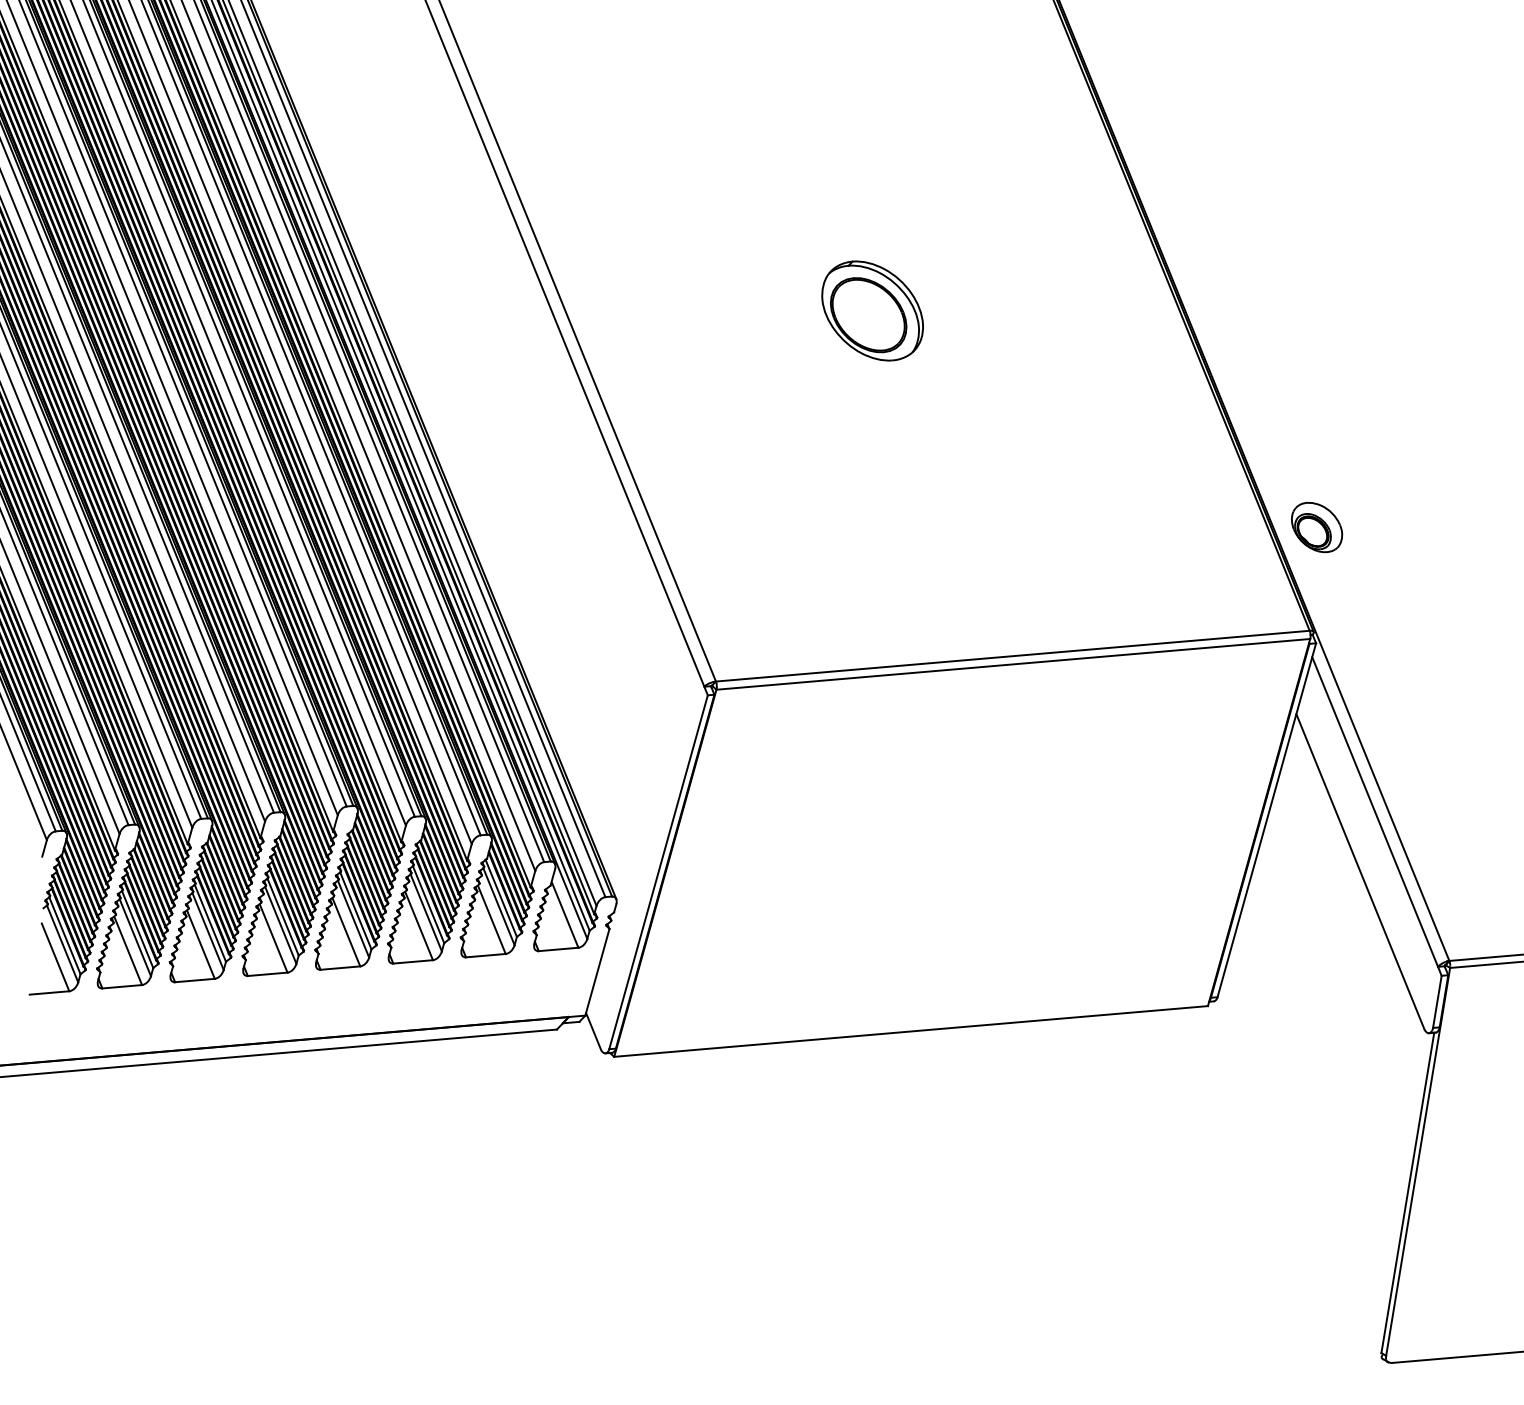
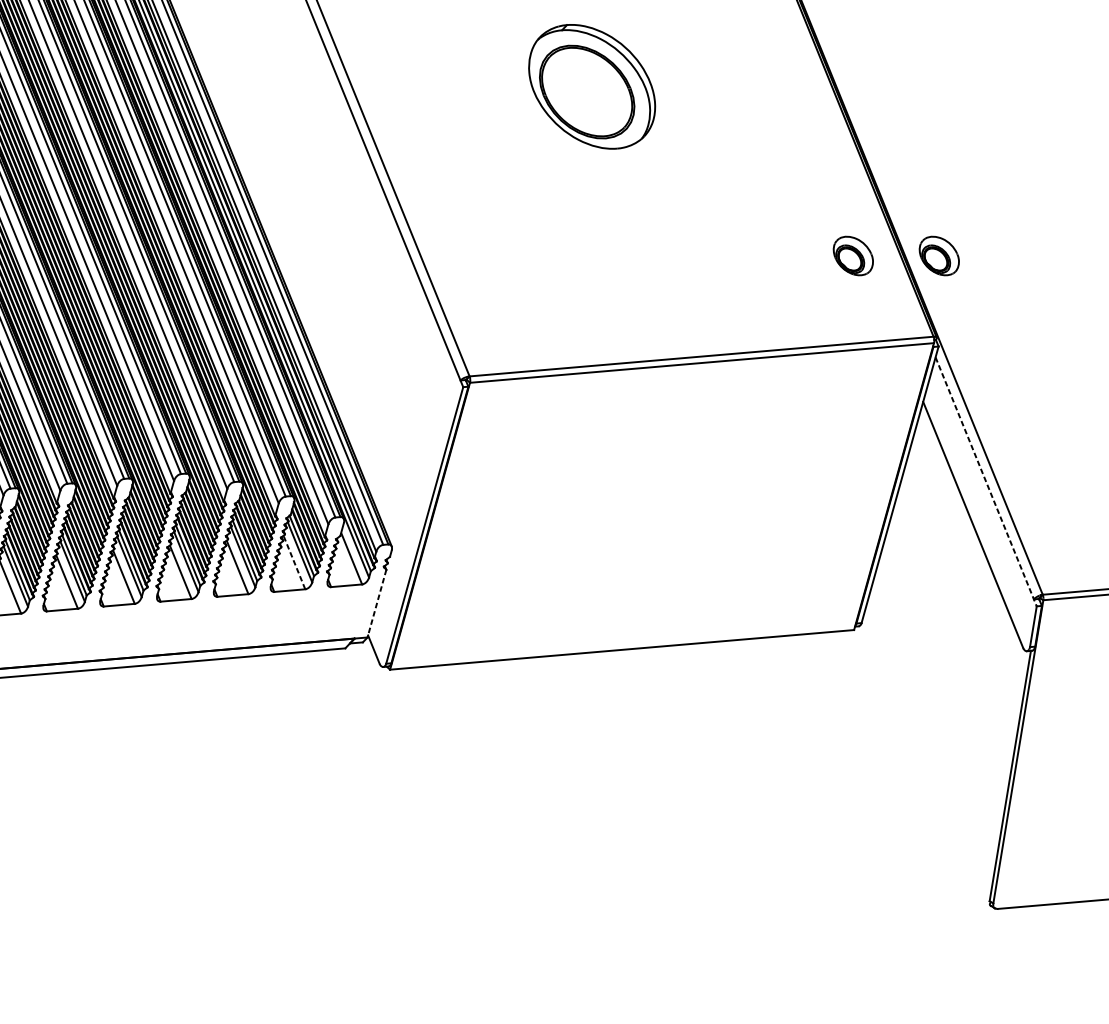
part: (872, 310) -> (591, 86), size x1.6
part: (1207, 527) -> (853, 256), added
line: (1376, 816) -> (985, 481), solid -> dashed
line: (491, 920) -> (294, 563), solid -> dashed
line: (597, 972) -> (377, 603), solid -> dashed

